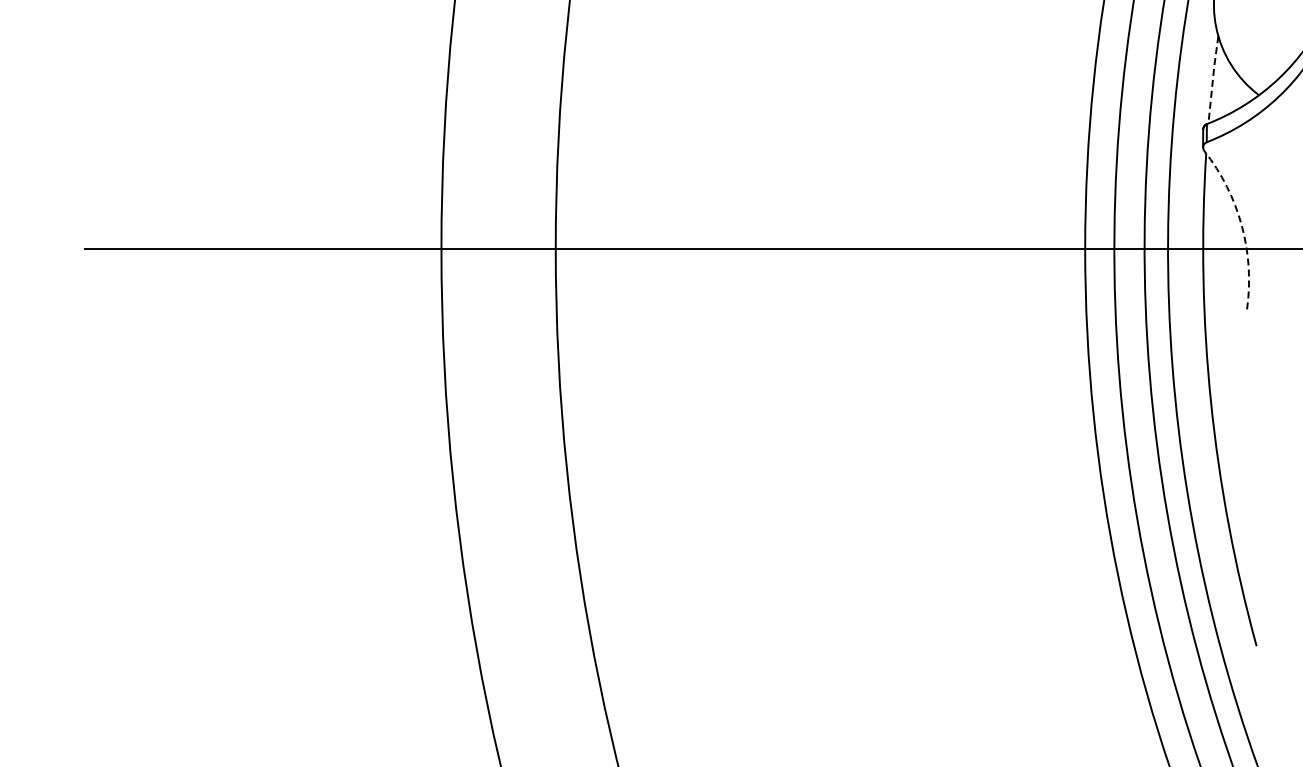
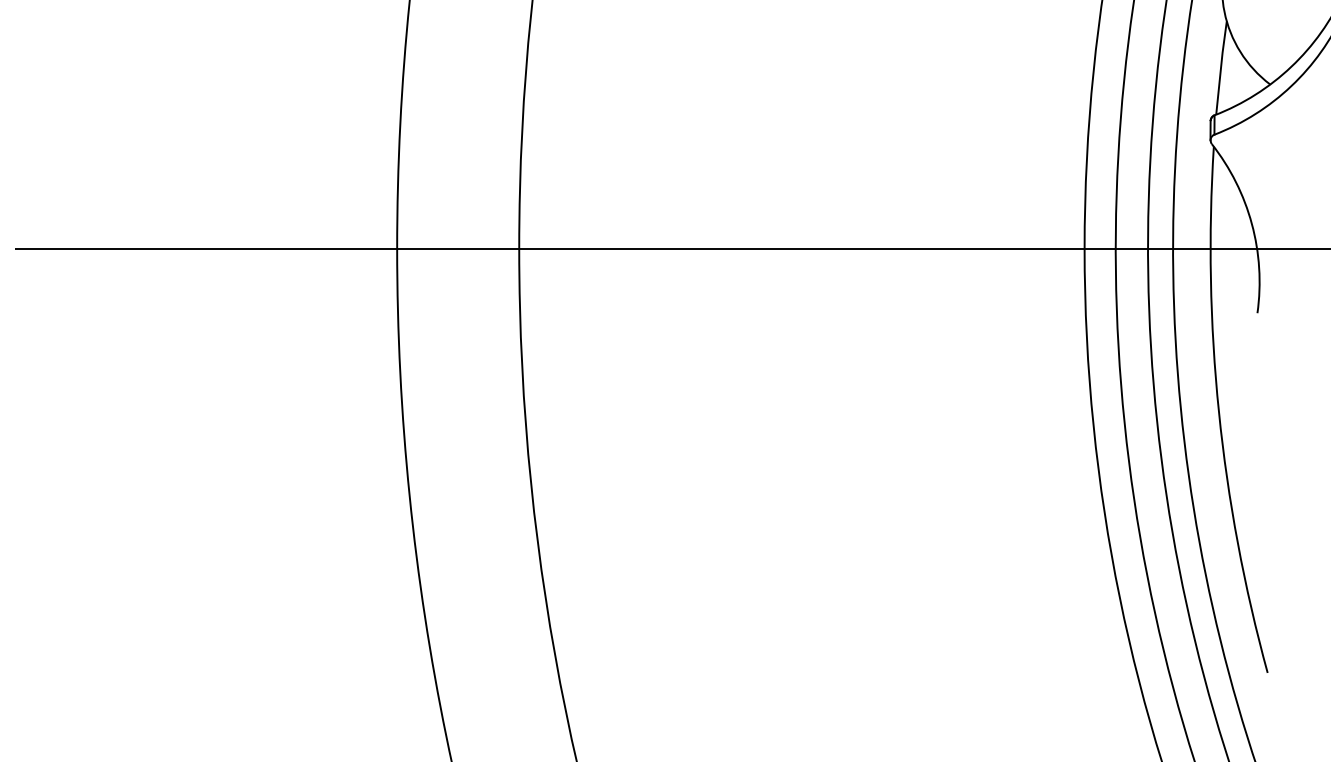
line: (1212, 79) -> (1220, 67), dashed -> solid
arc: (1241, 225) -> (1251, 223), dashed -> solid

